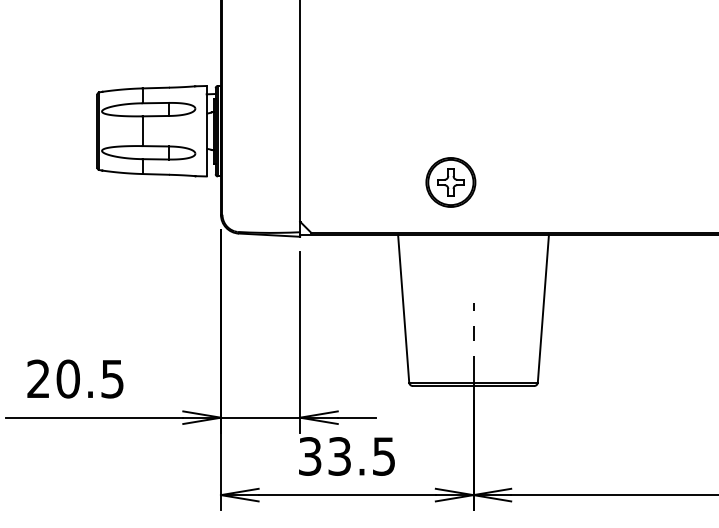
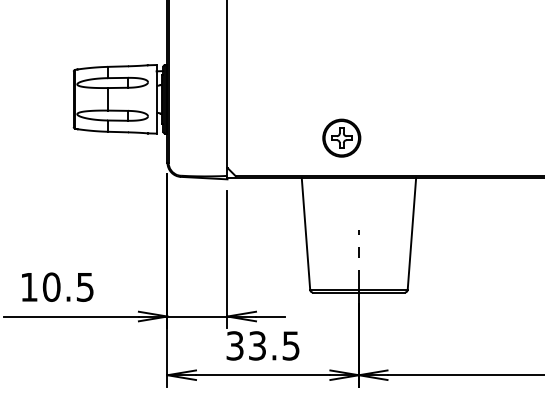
text: (37, 378) -> (28, 286), 20.5 -> 10.5

